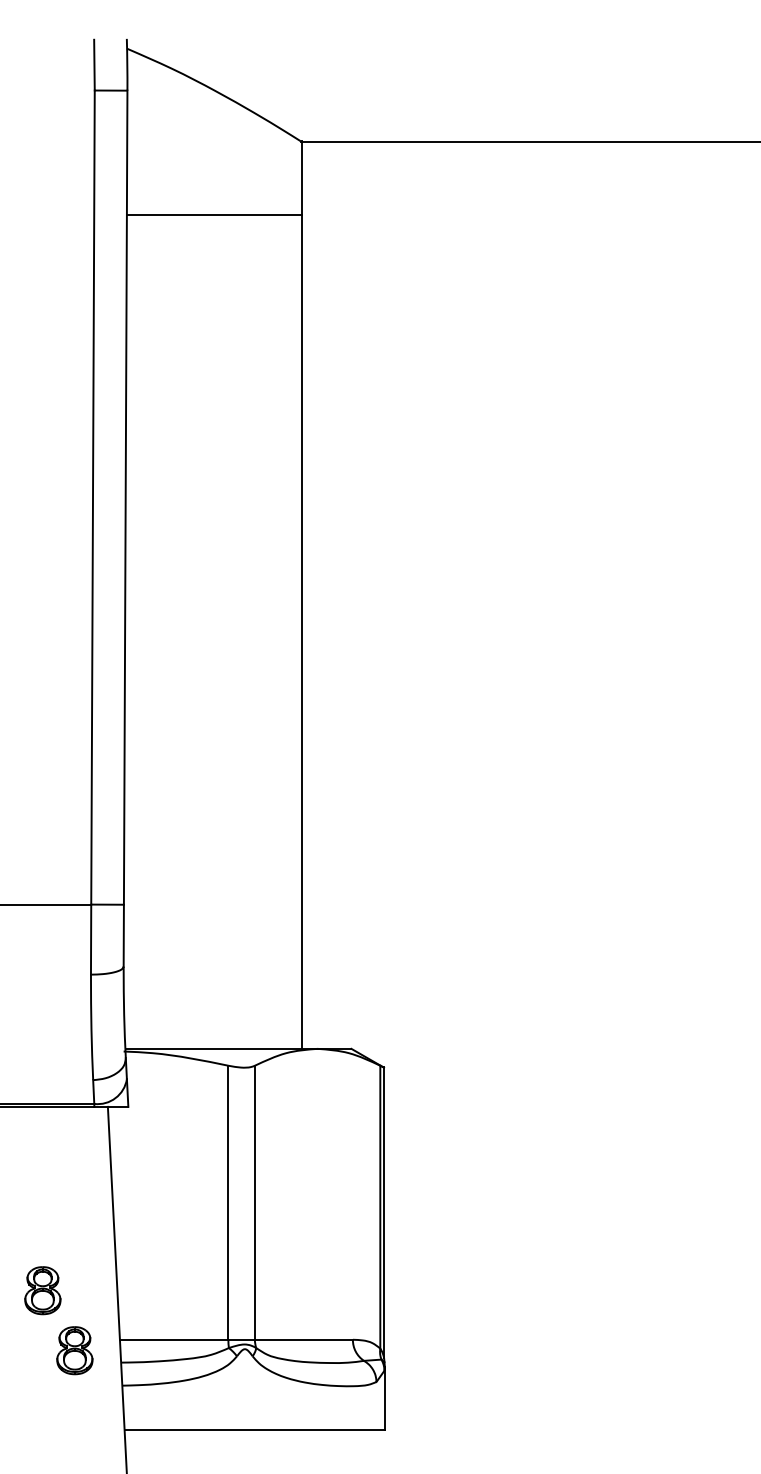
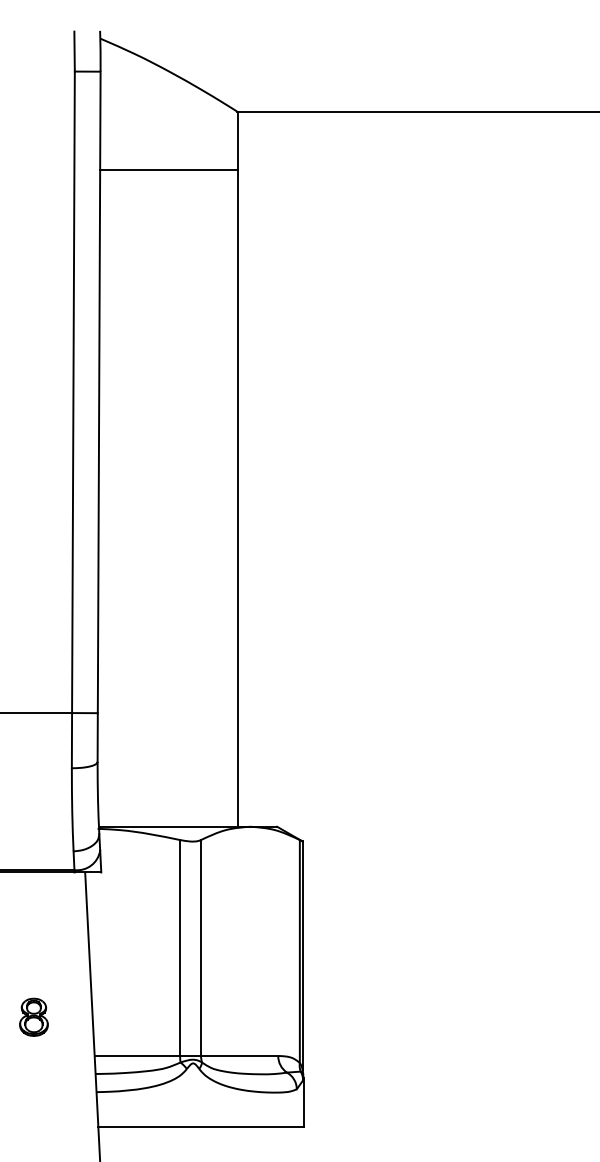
part: (74, 1350) -> (58, 1064), removed

